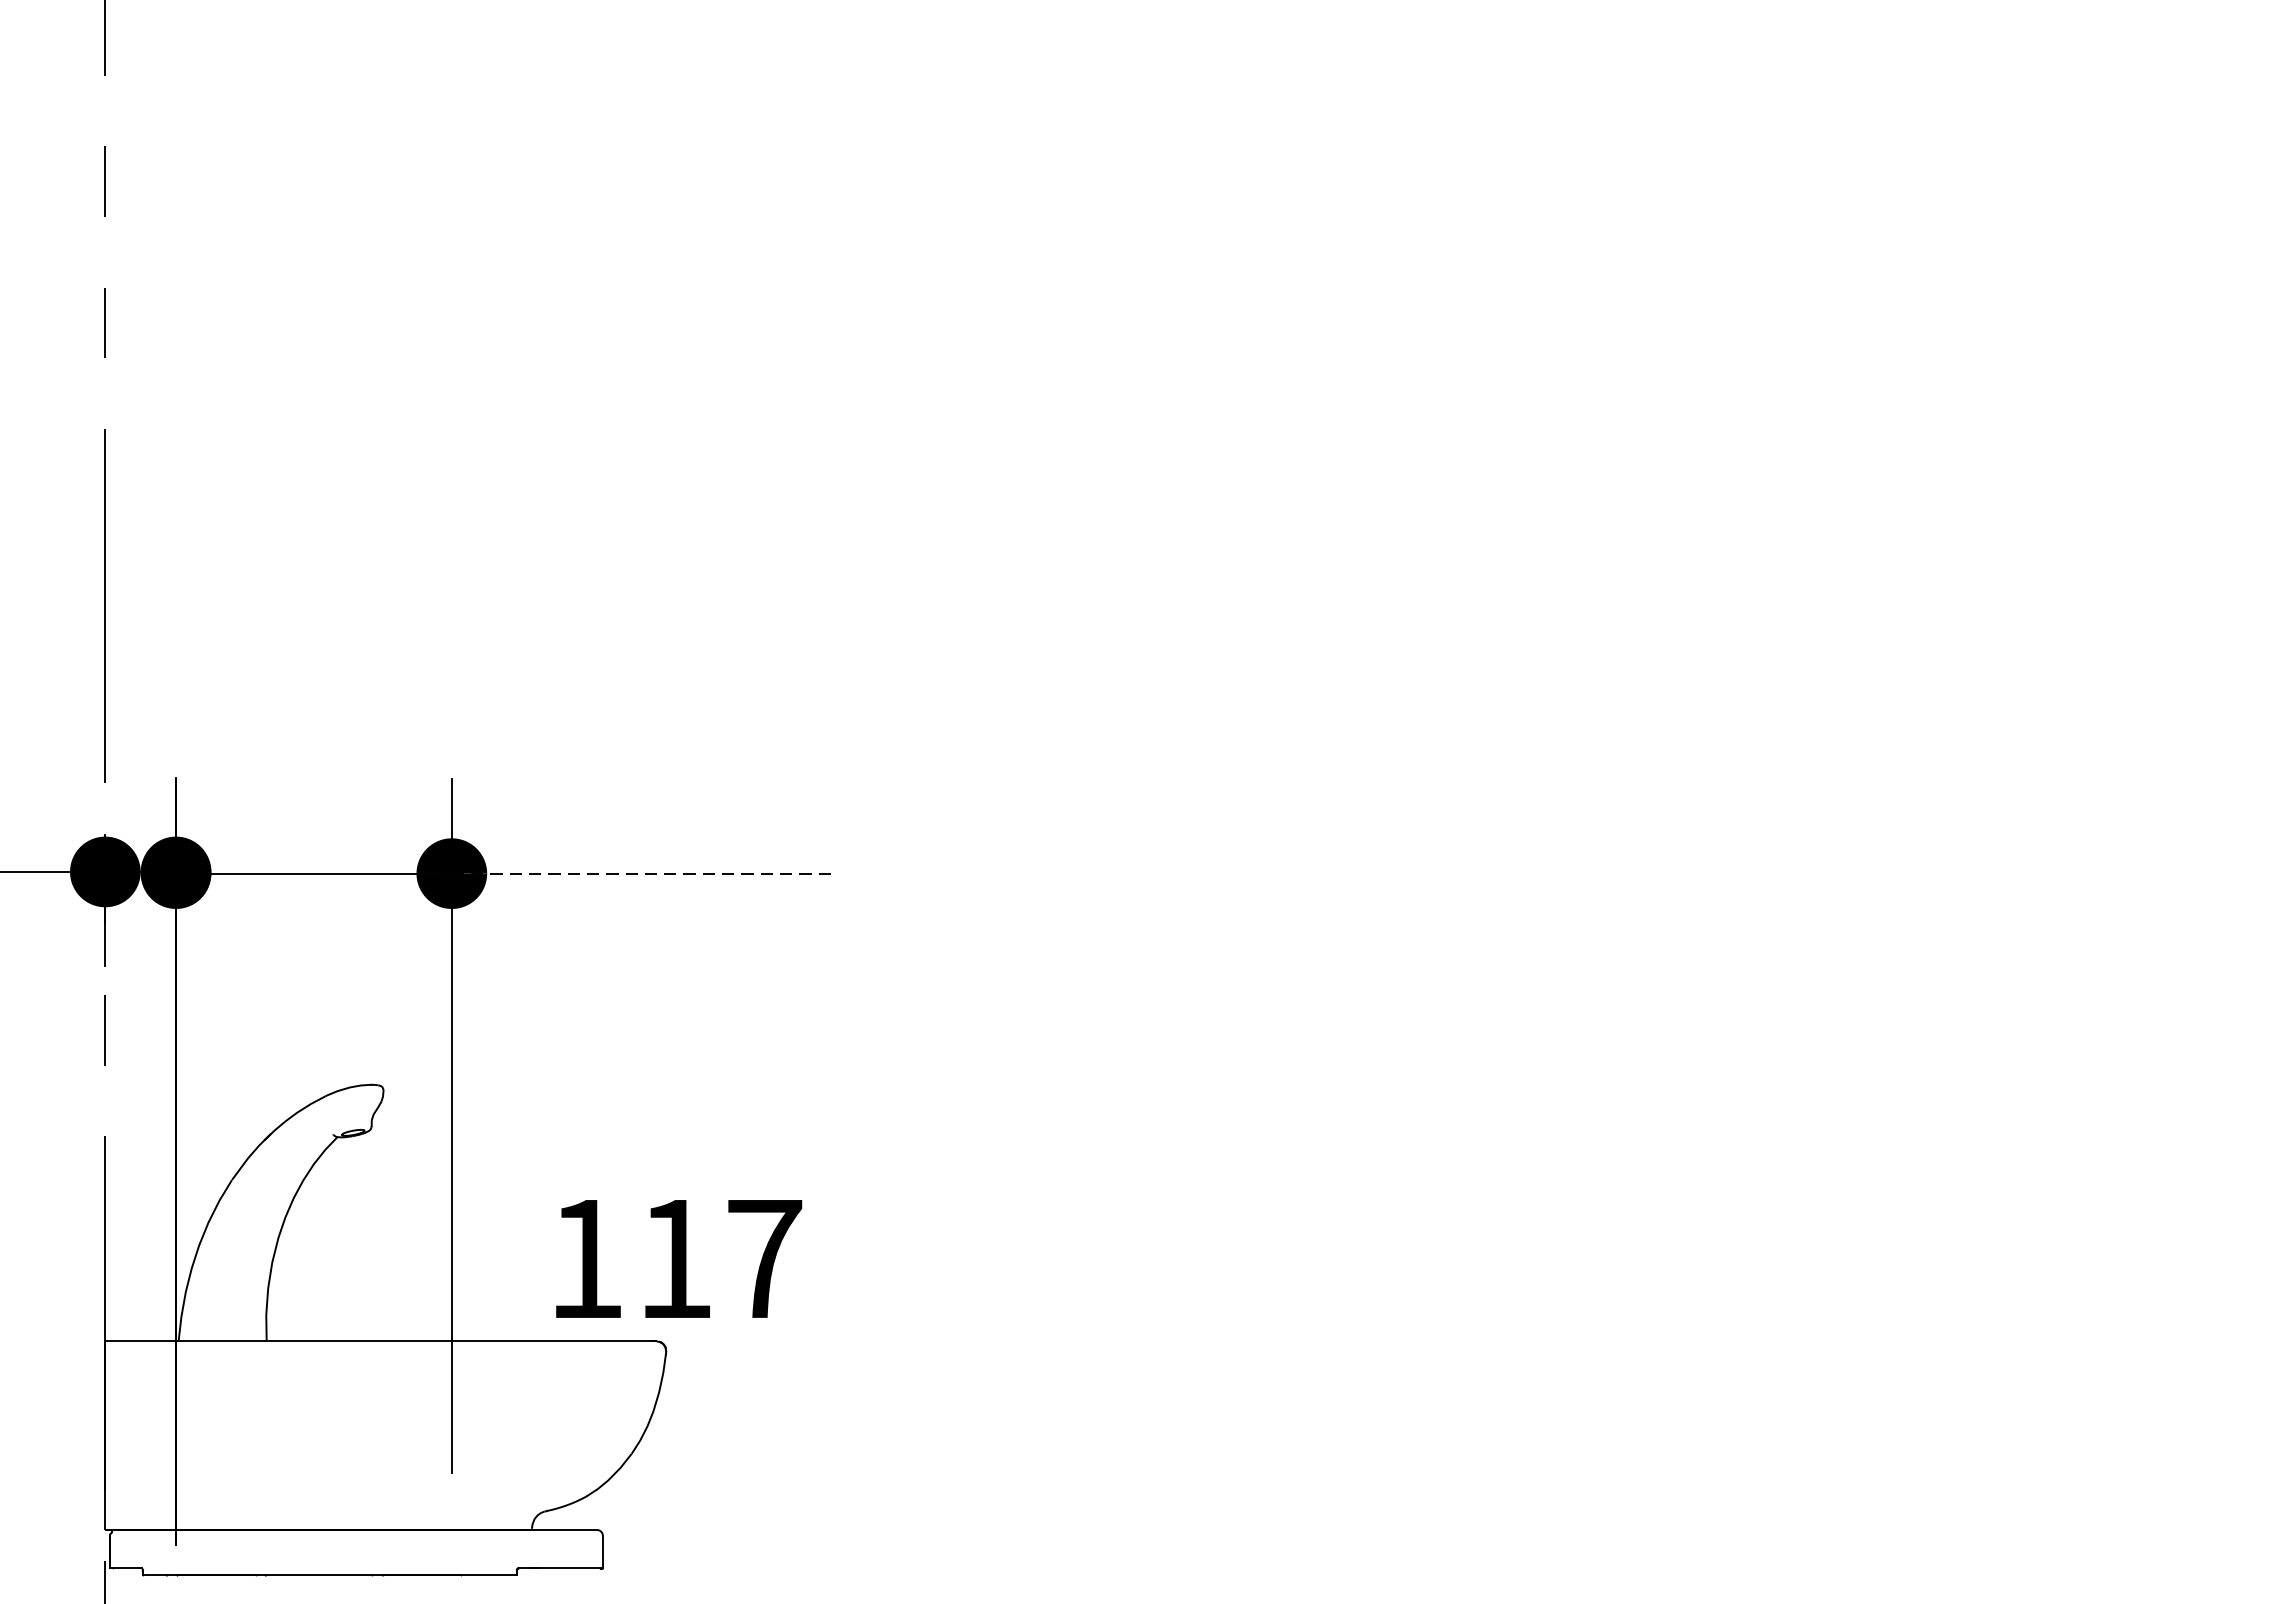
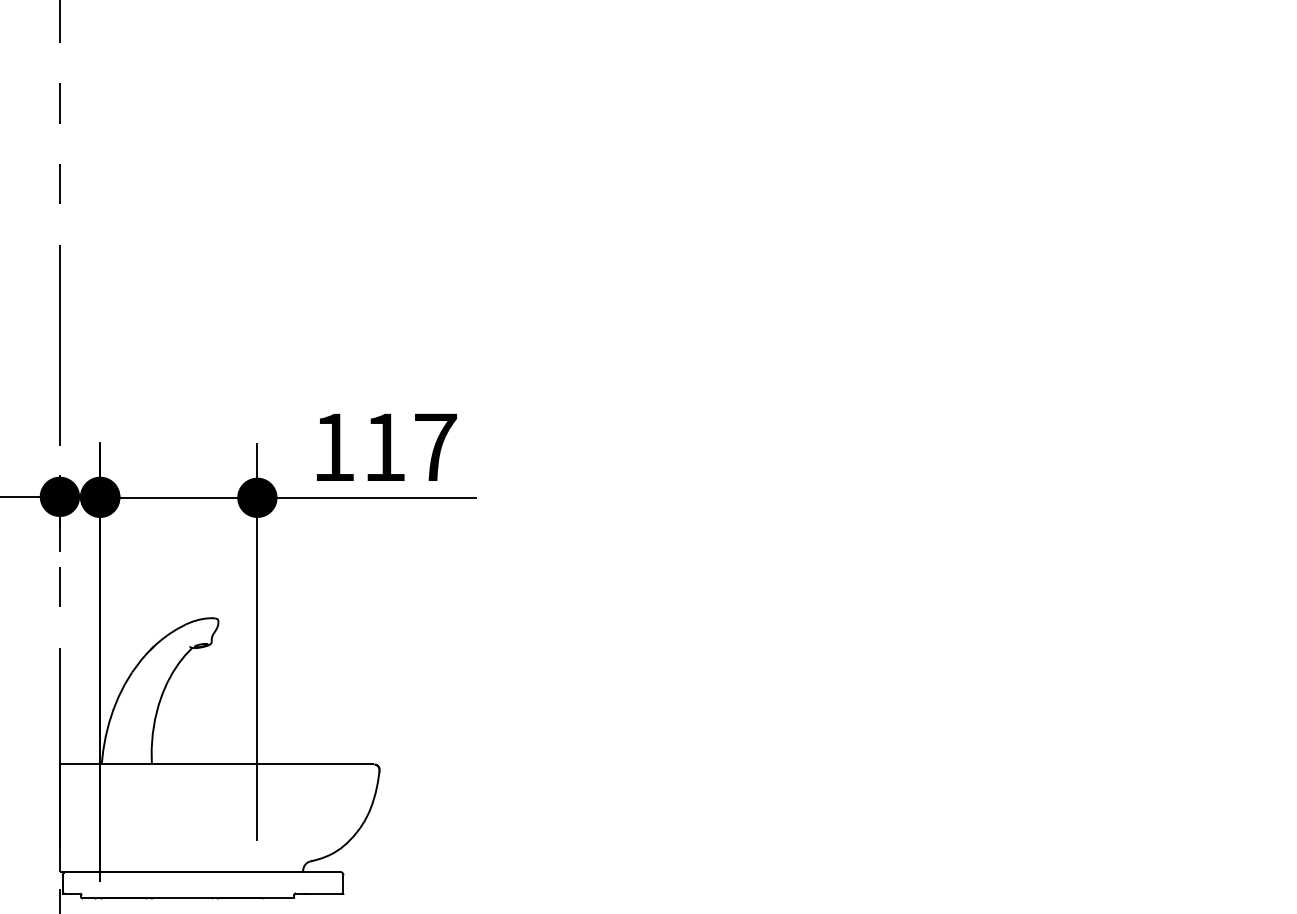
line: (644, 873) -> (367, 497), dashed -> solid
text: (678, 1257) -> (386, 446), moved

